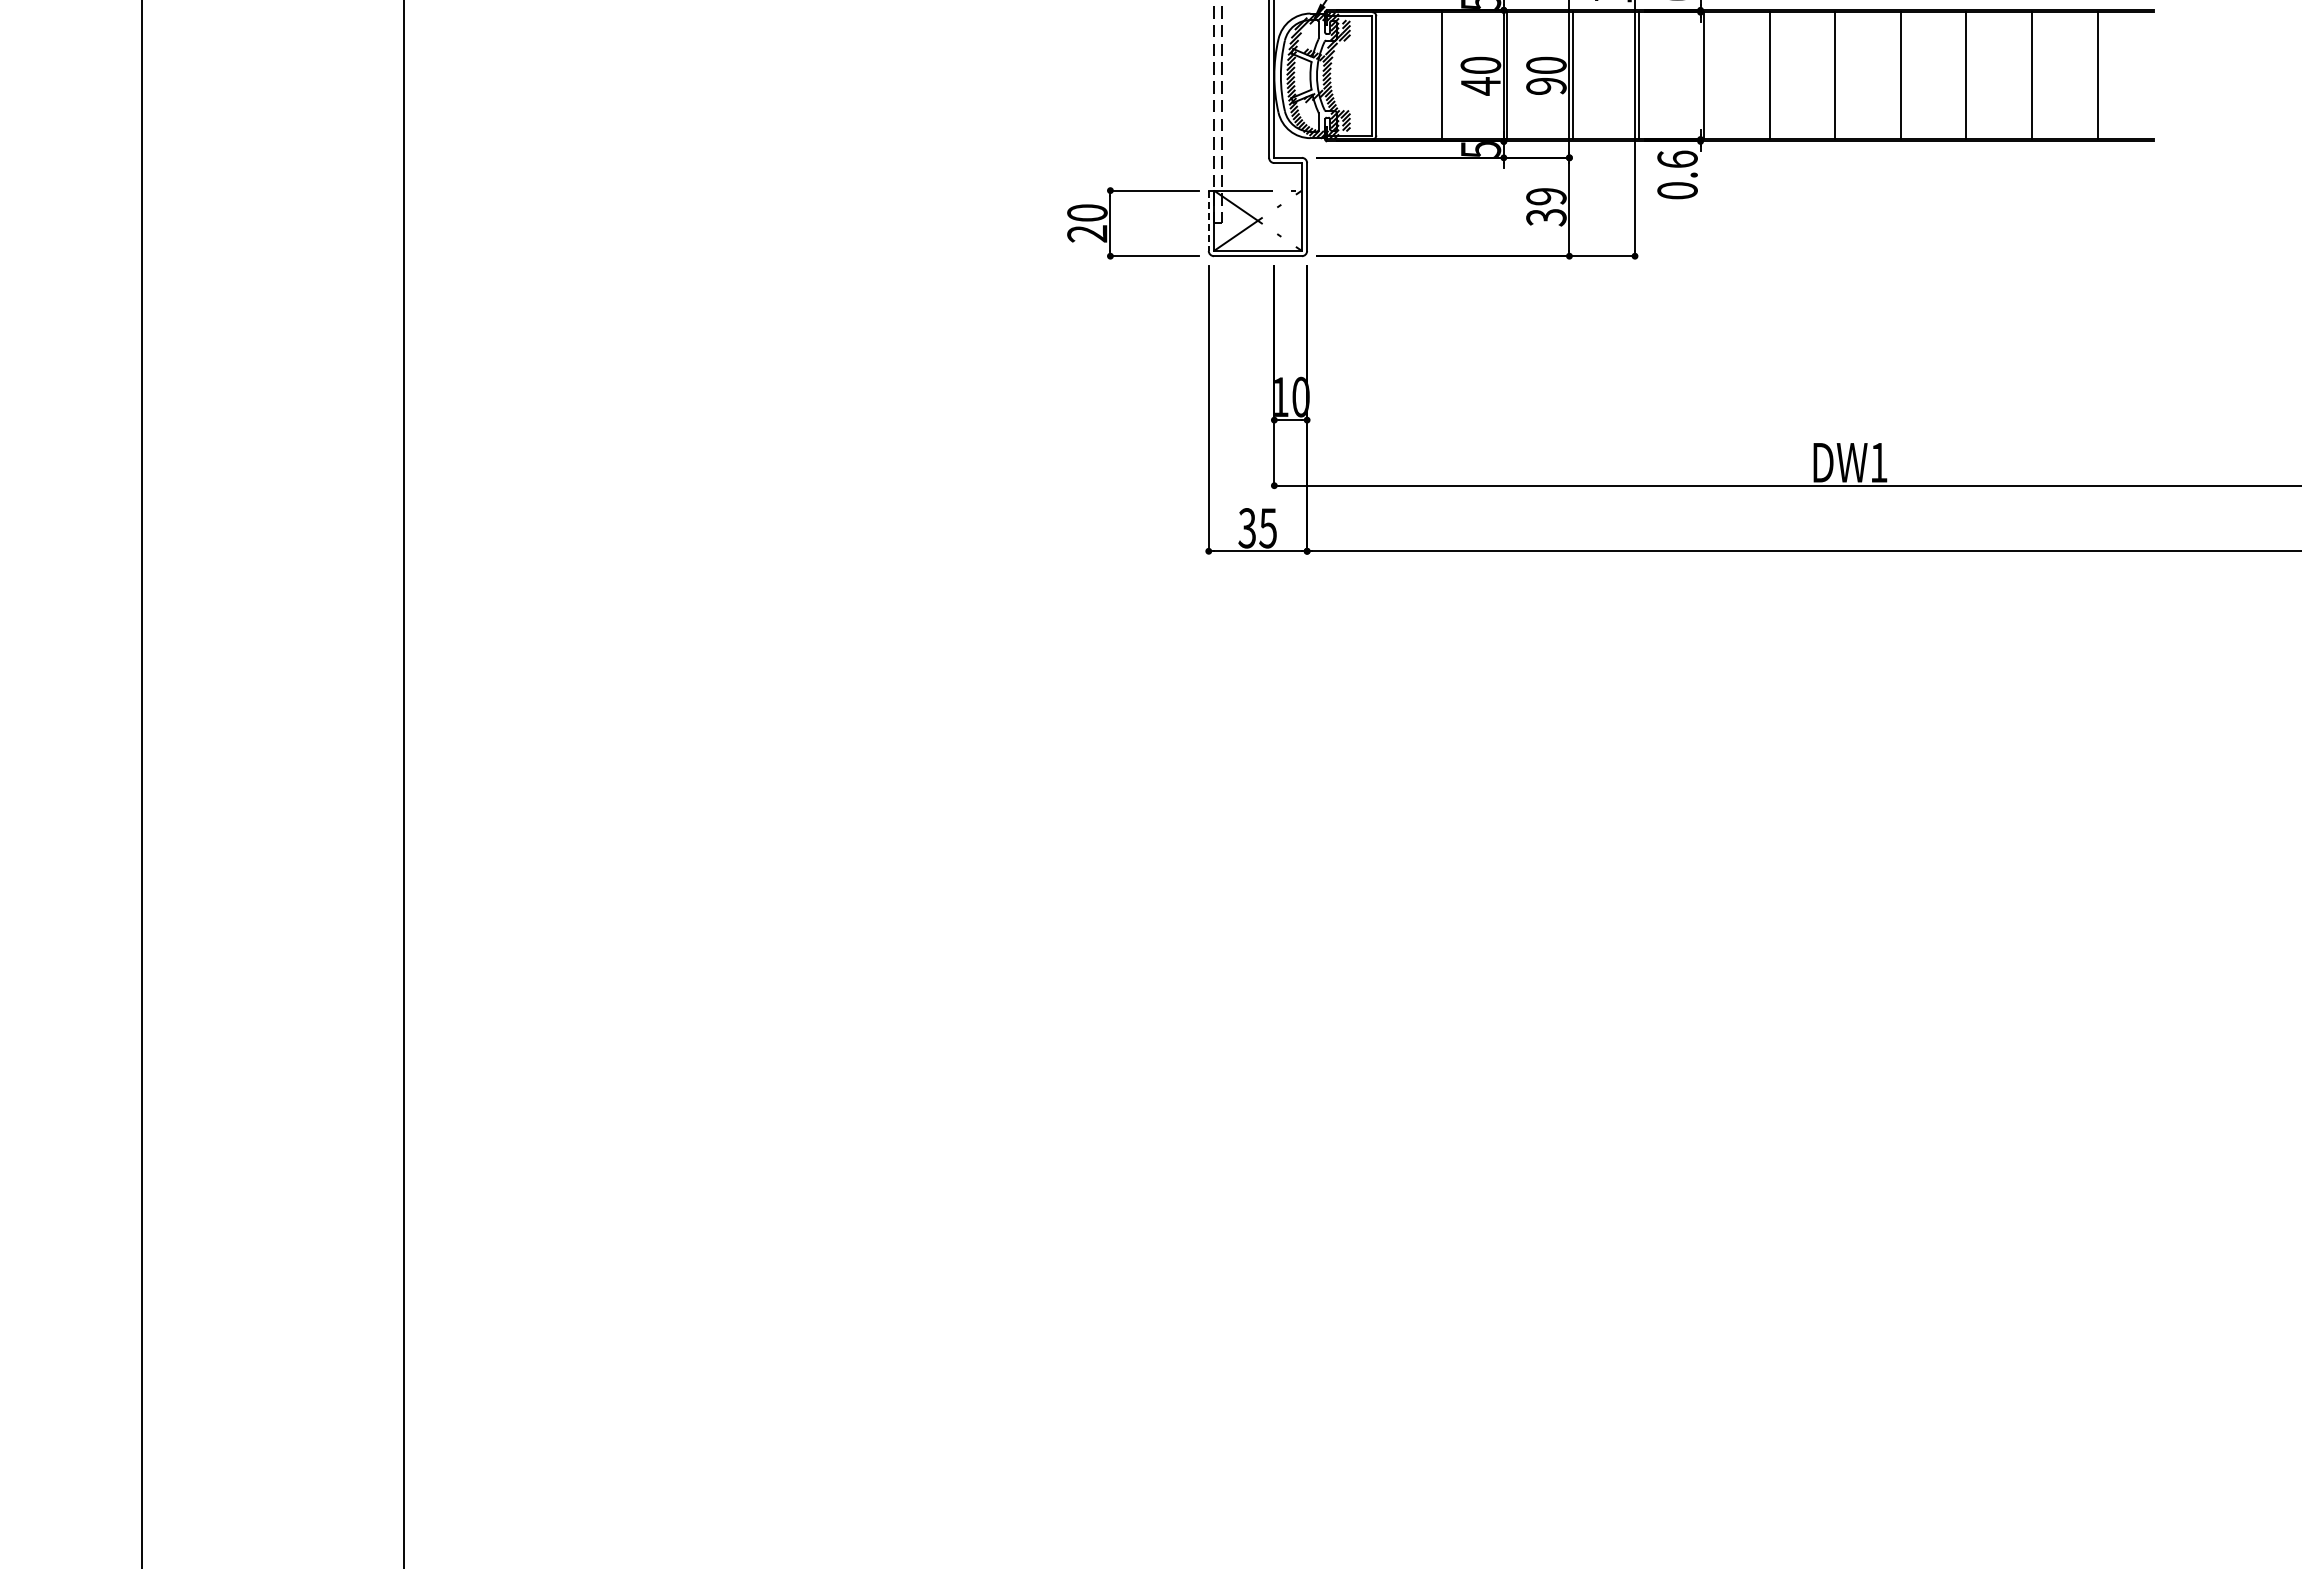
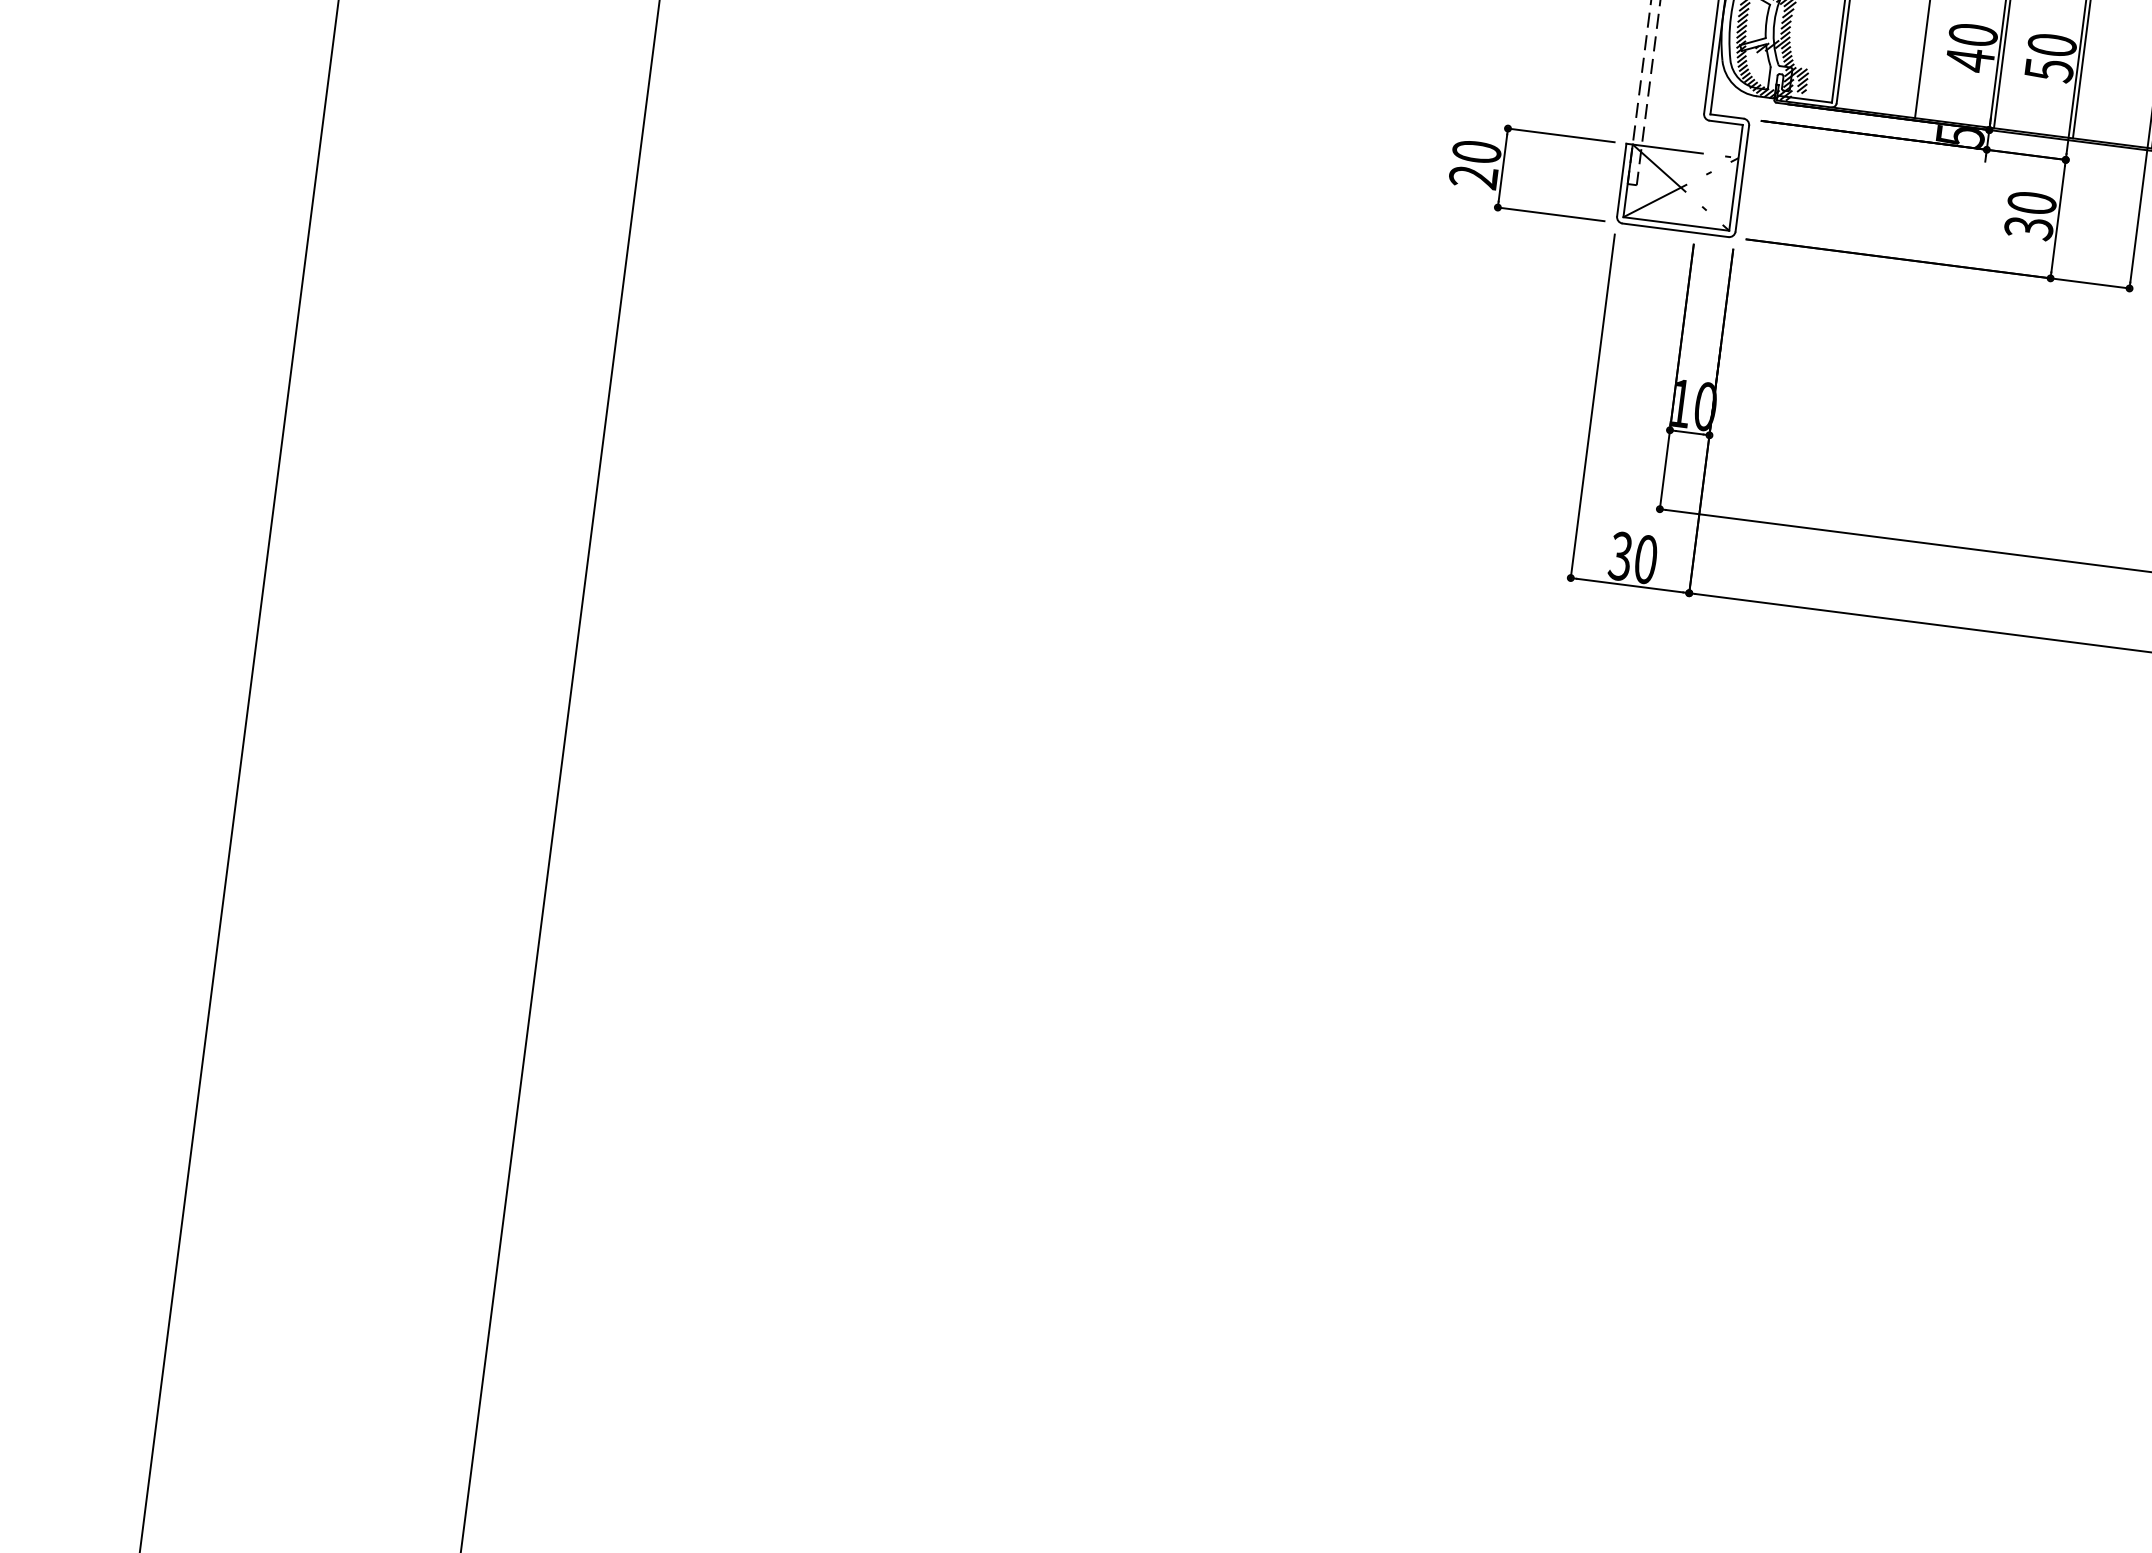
text: (1546, 86) -> (2049, 70), 90 -> 50
text: (1546, 196) -> (2032, 202), 39 -> 30
line: (1208, 221) -> (1621, 180), dashed -> solid
text: (1267, 528) -> (1645, 559), 35 -> 30

